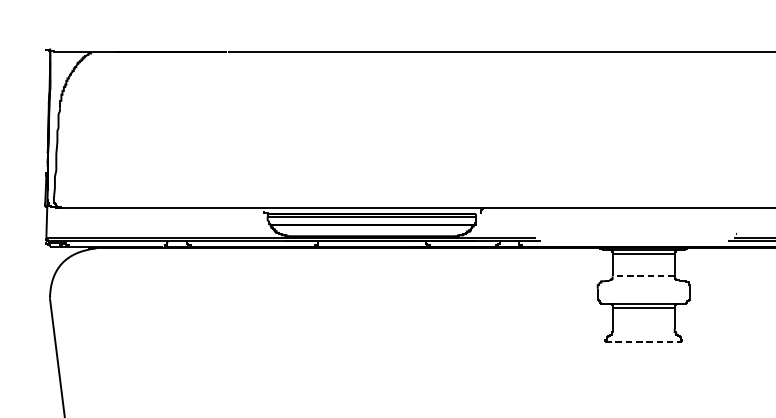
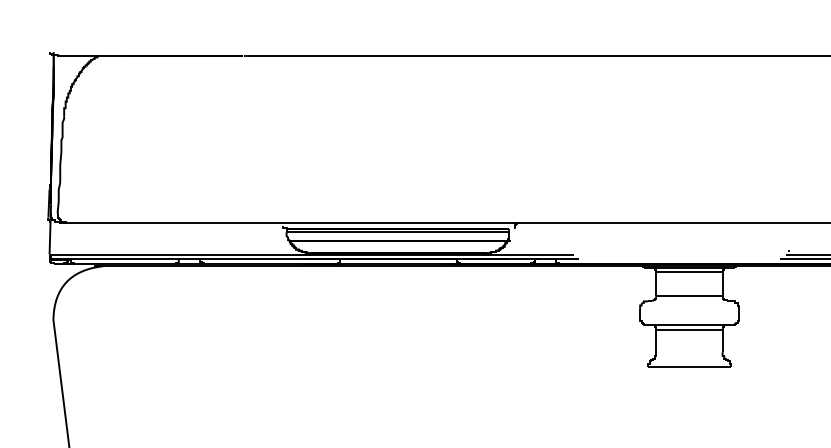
line: (642, 276) -> (688, 296), dashed -> solid
line: (643, 342) -> (689, 366), dashed -> solid

